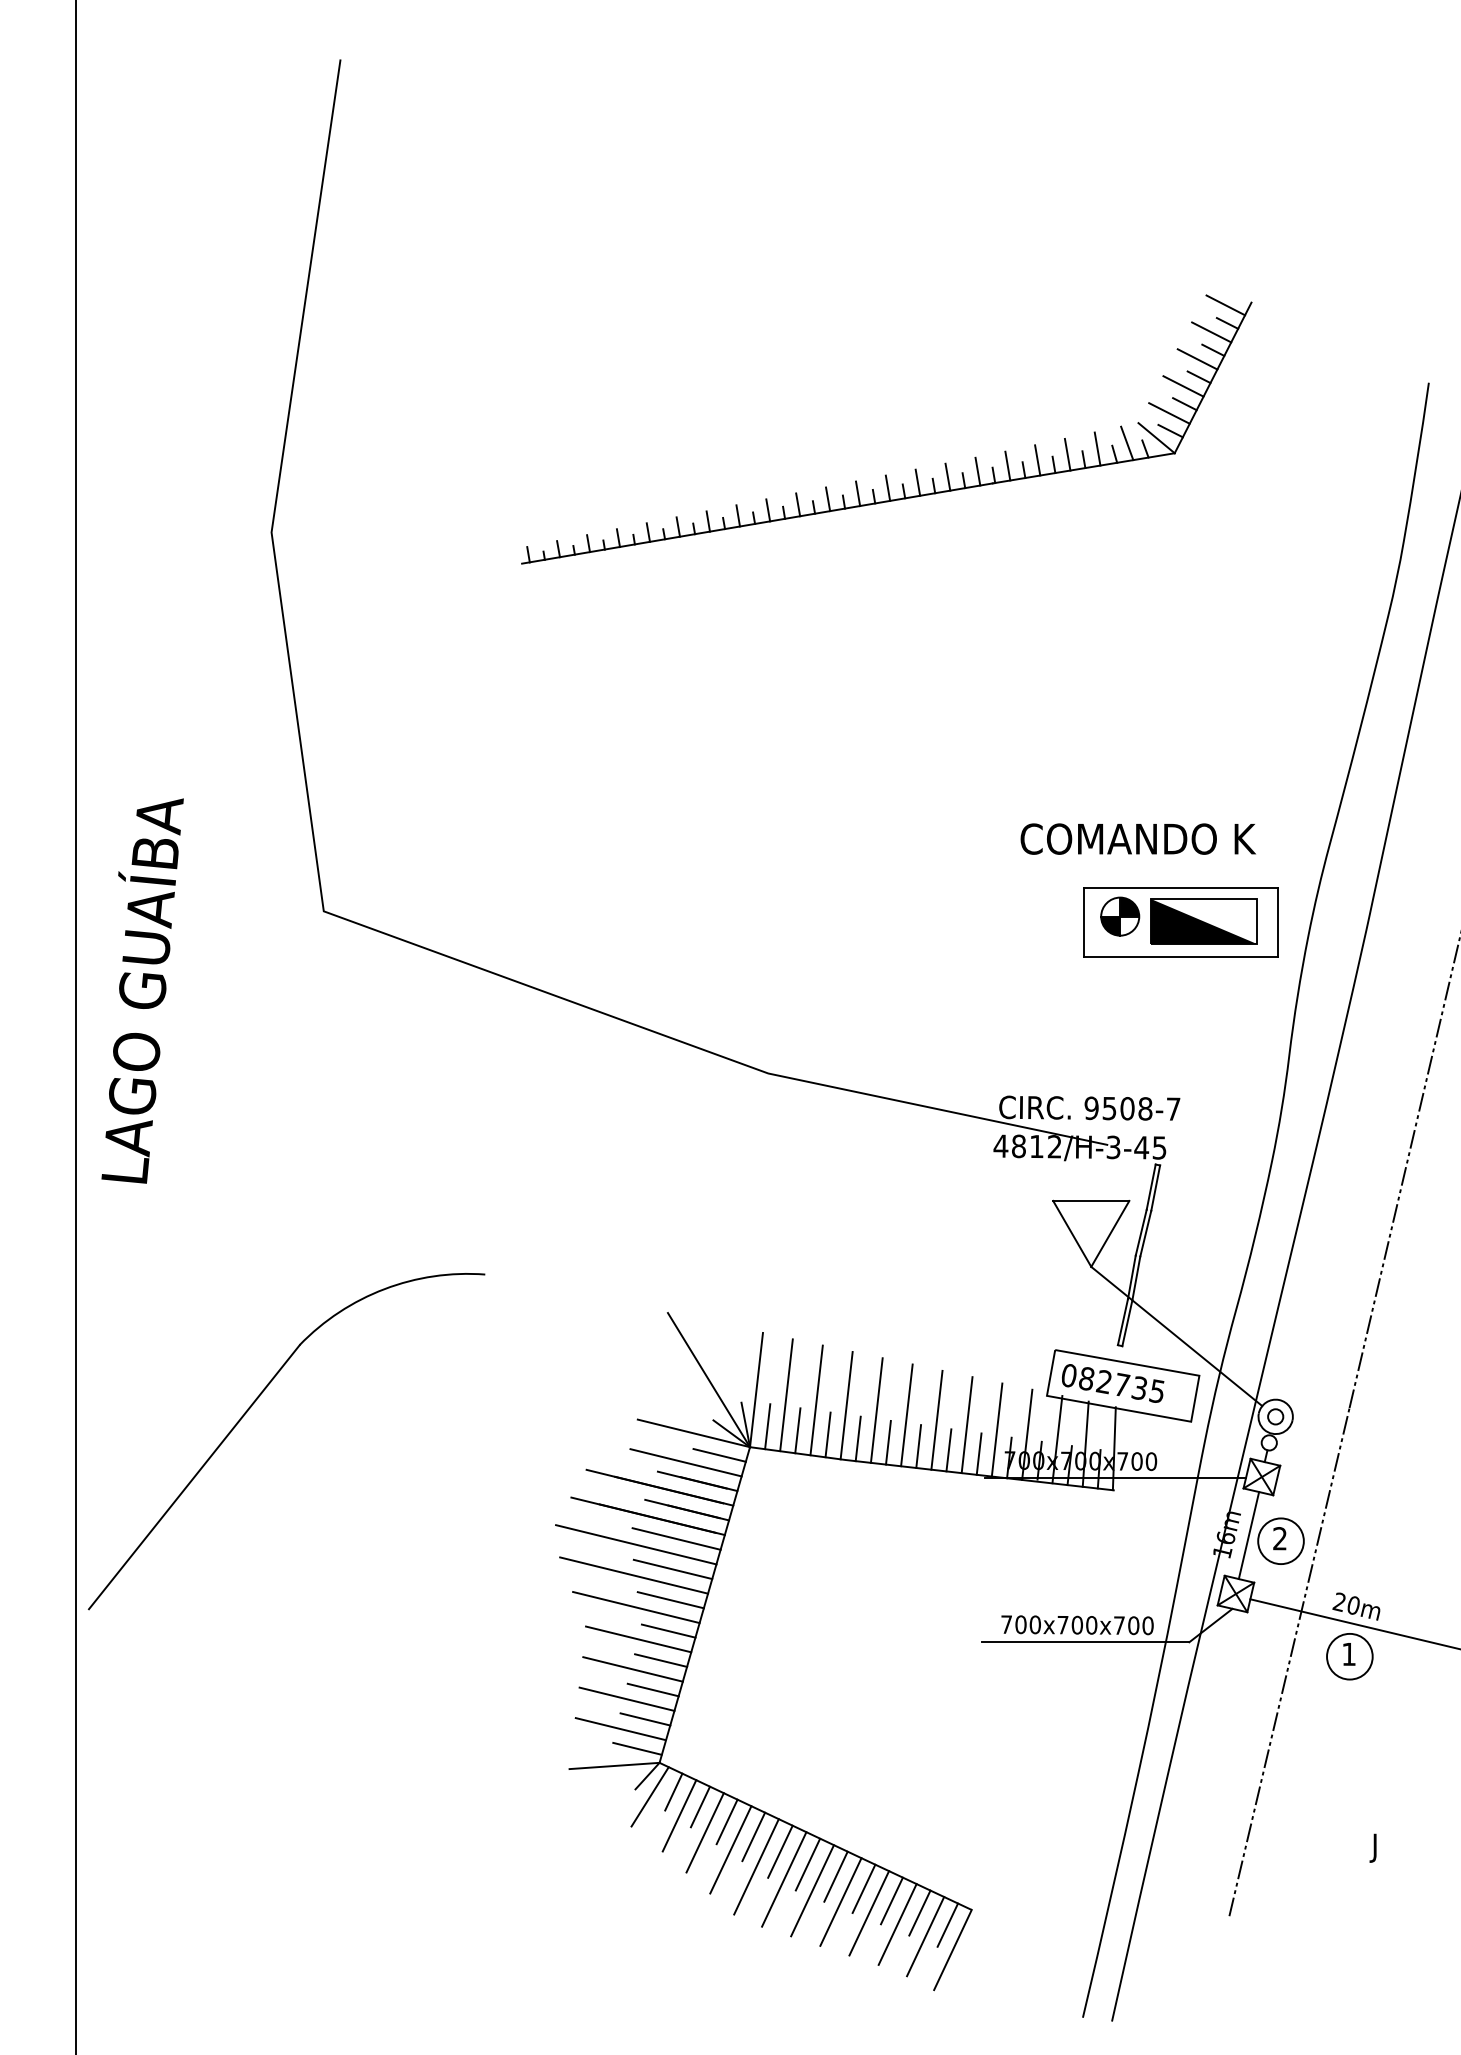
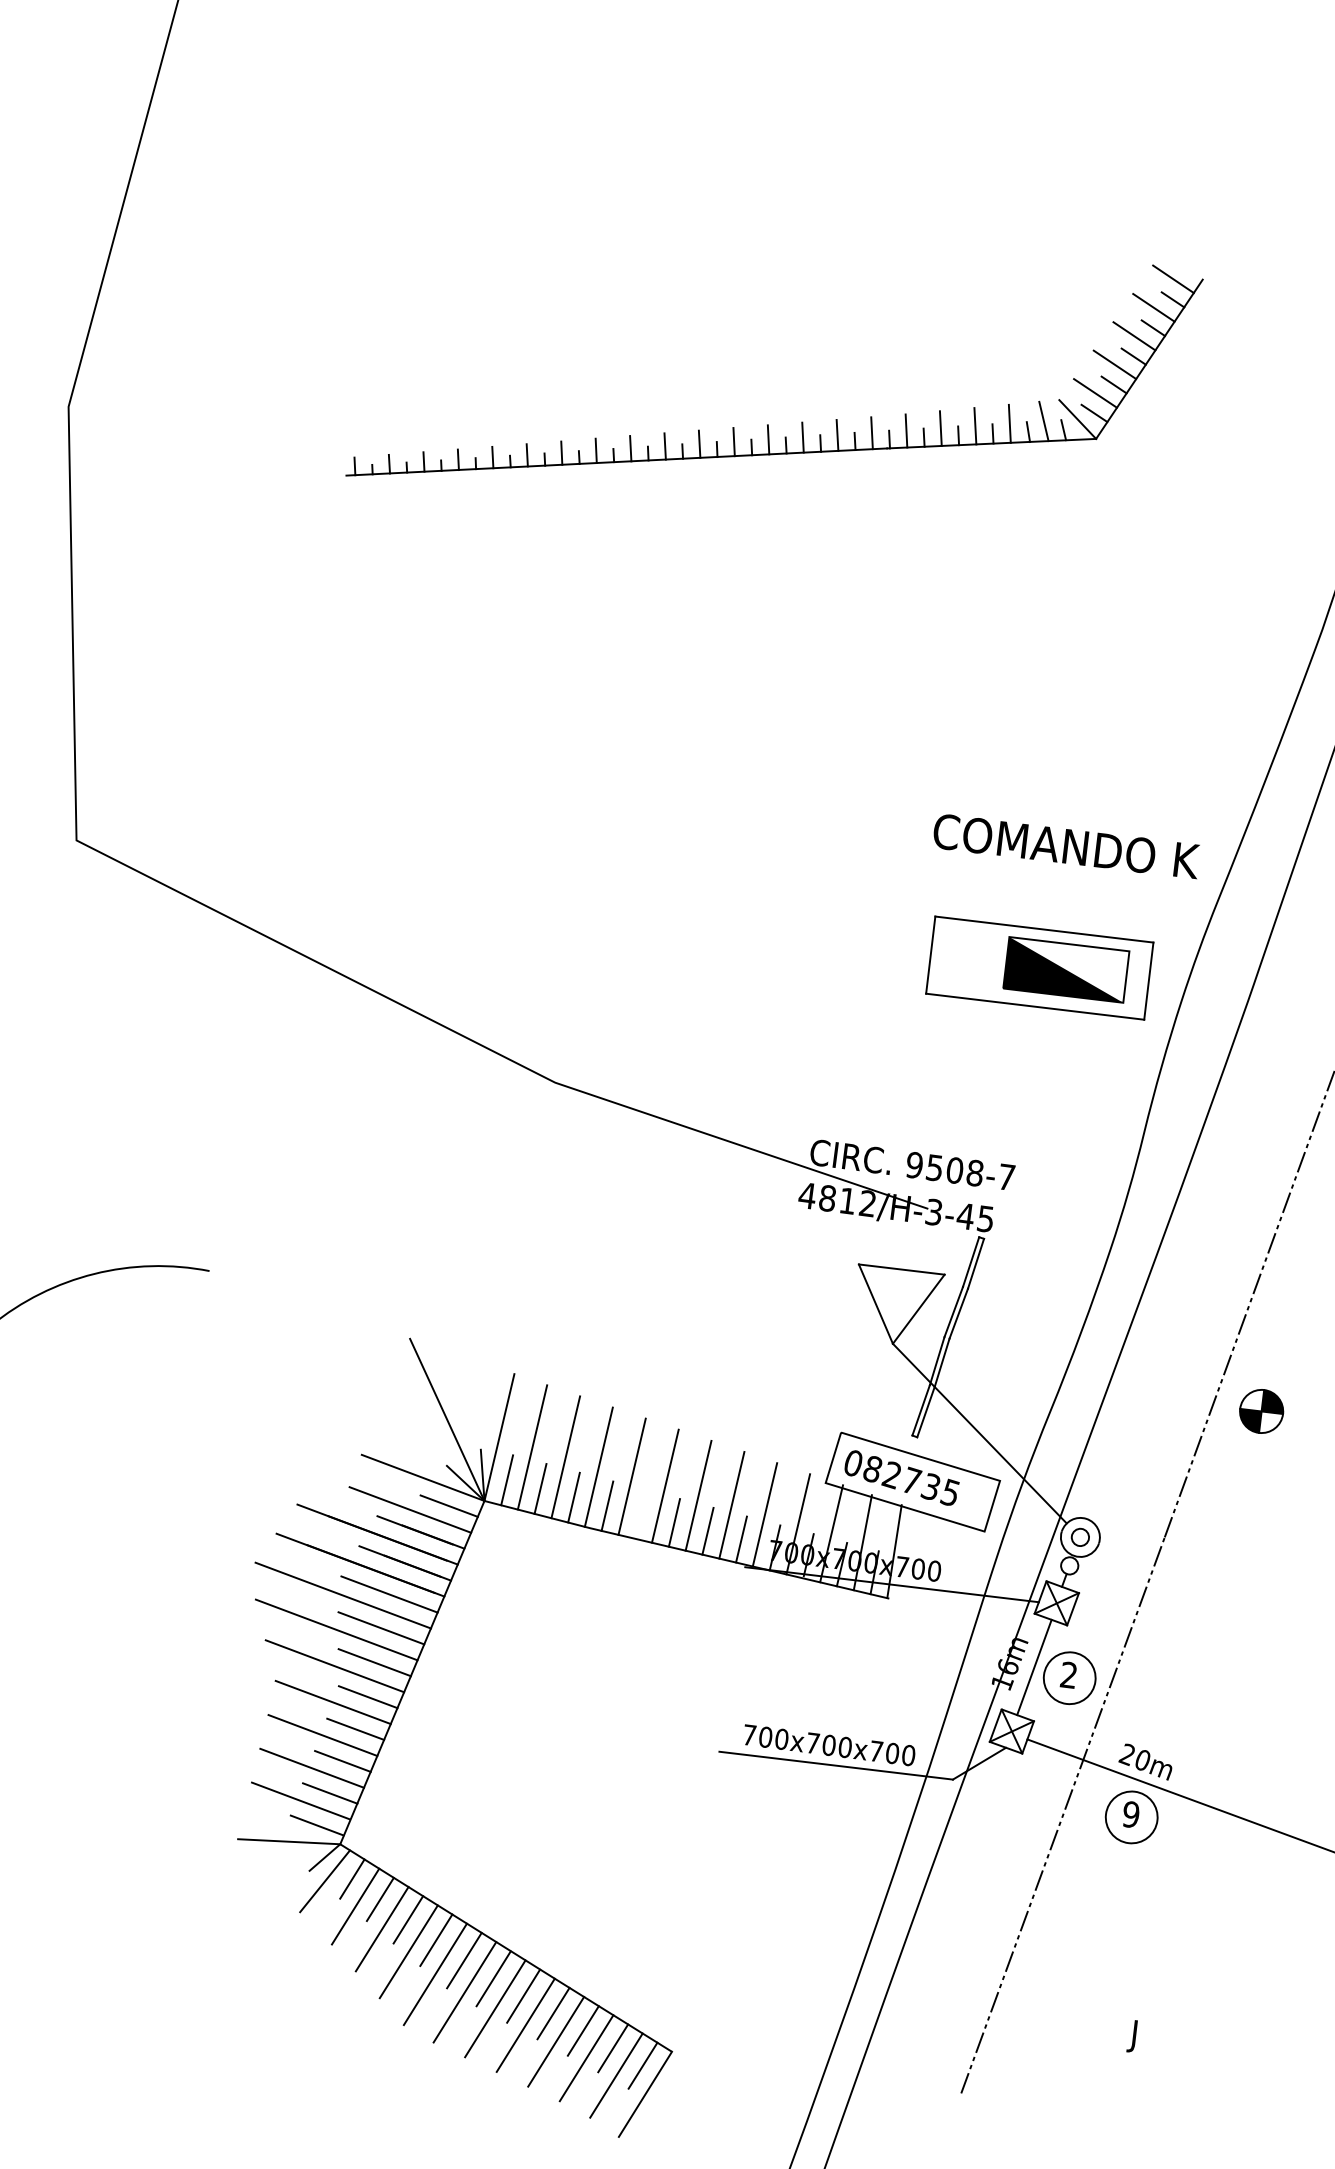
text: (1137, 838) -> (1065, 845), moved
part: (1120, 916) -> (1261, 1411), moved
line: (888, 1442) -> (641, 1514), removed
text: (1349, 1654) -> (1131, 1814), 1 -> 9

